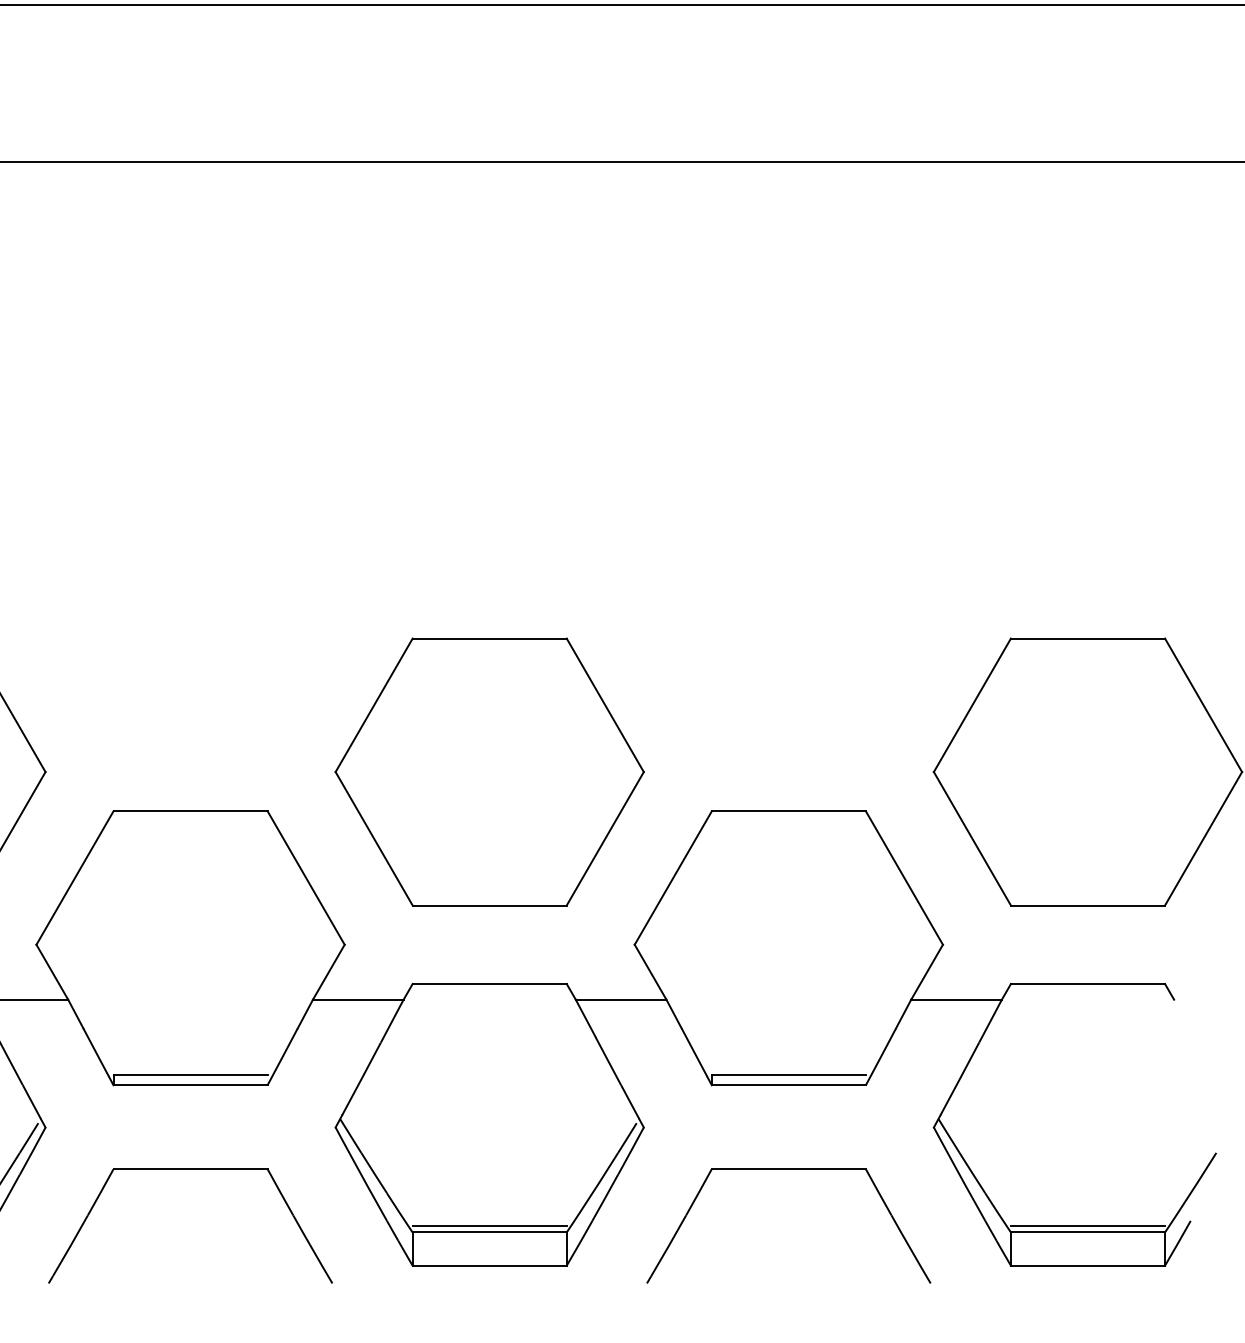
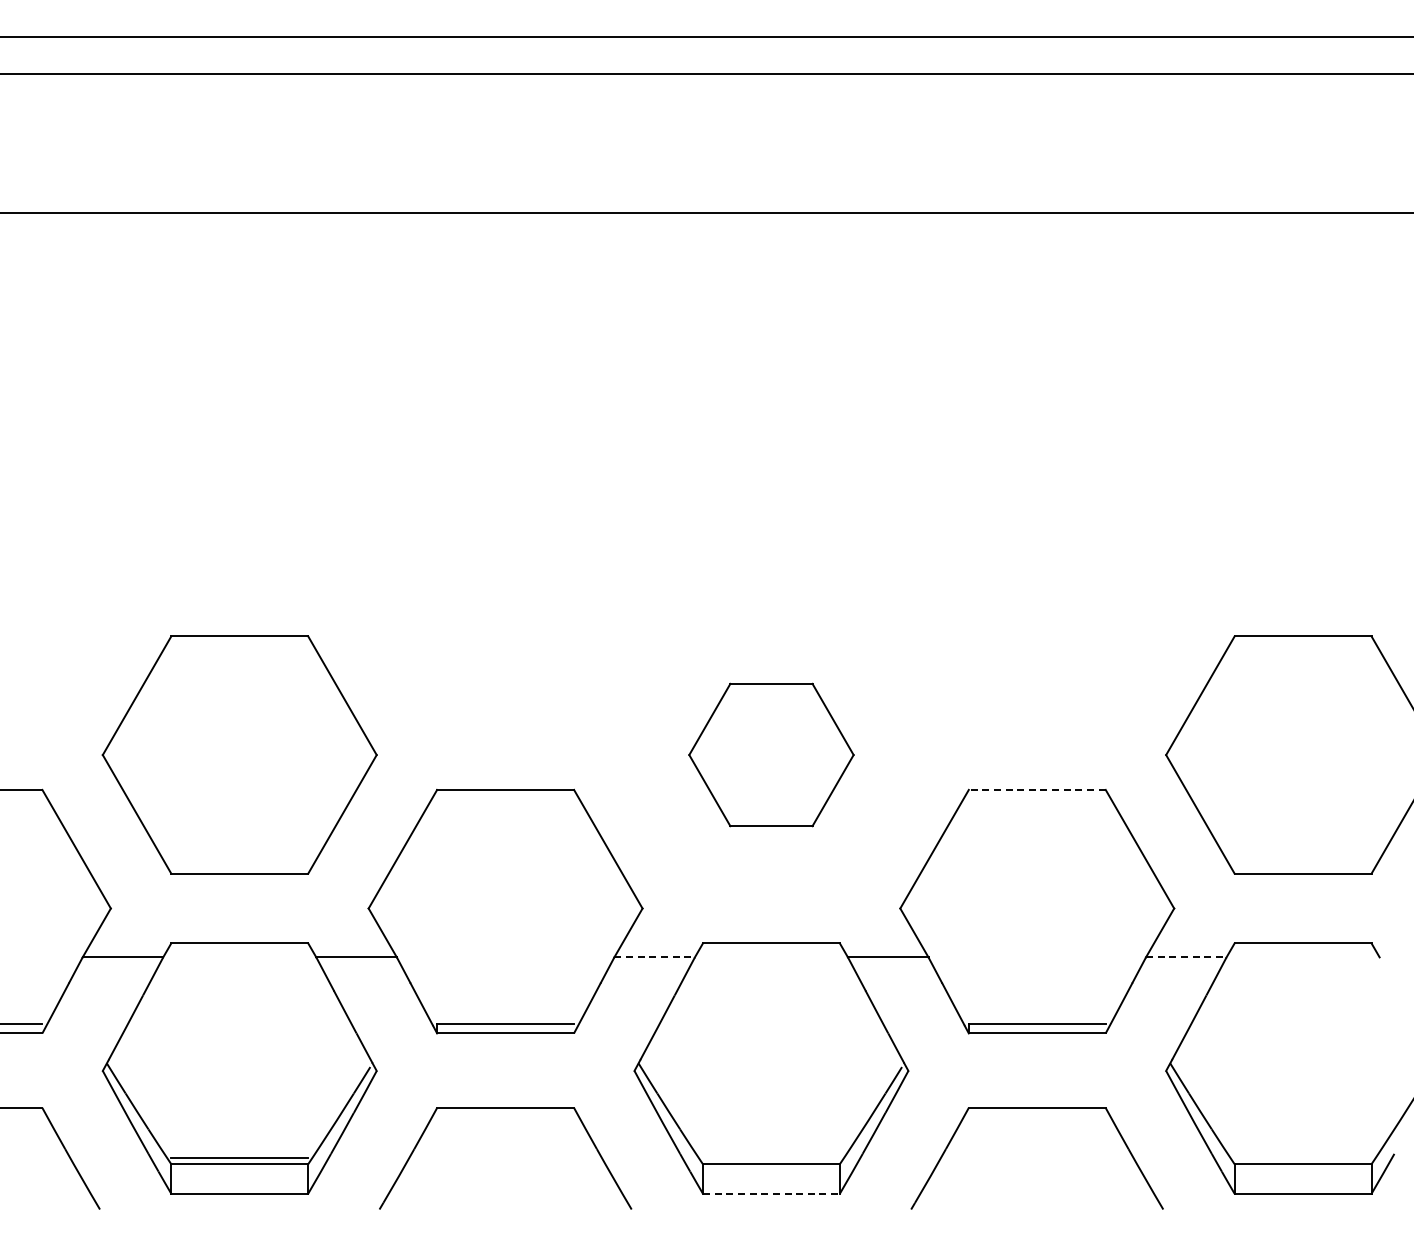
part: (489, 771) -> (771, 754), size x0.6
line: (787, 810) -> (1036, 789), solid -> dashed
line: (359, 999) -> (655, 957), solid -> dashed
line: (956, 999) -> (1186, 957), solid -> dashed
line: (488, 1226) -> (770, 1158), removed
line: (1087, 1226) -> (1302, 1158), removed
line: (489, 1265) -> (771, 1193), solid -> dashed

